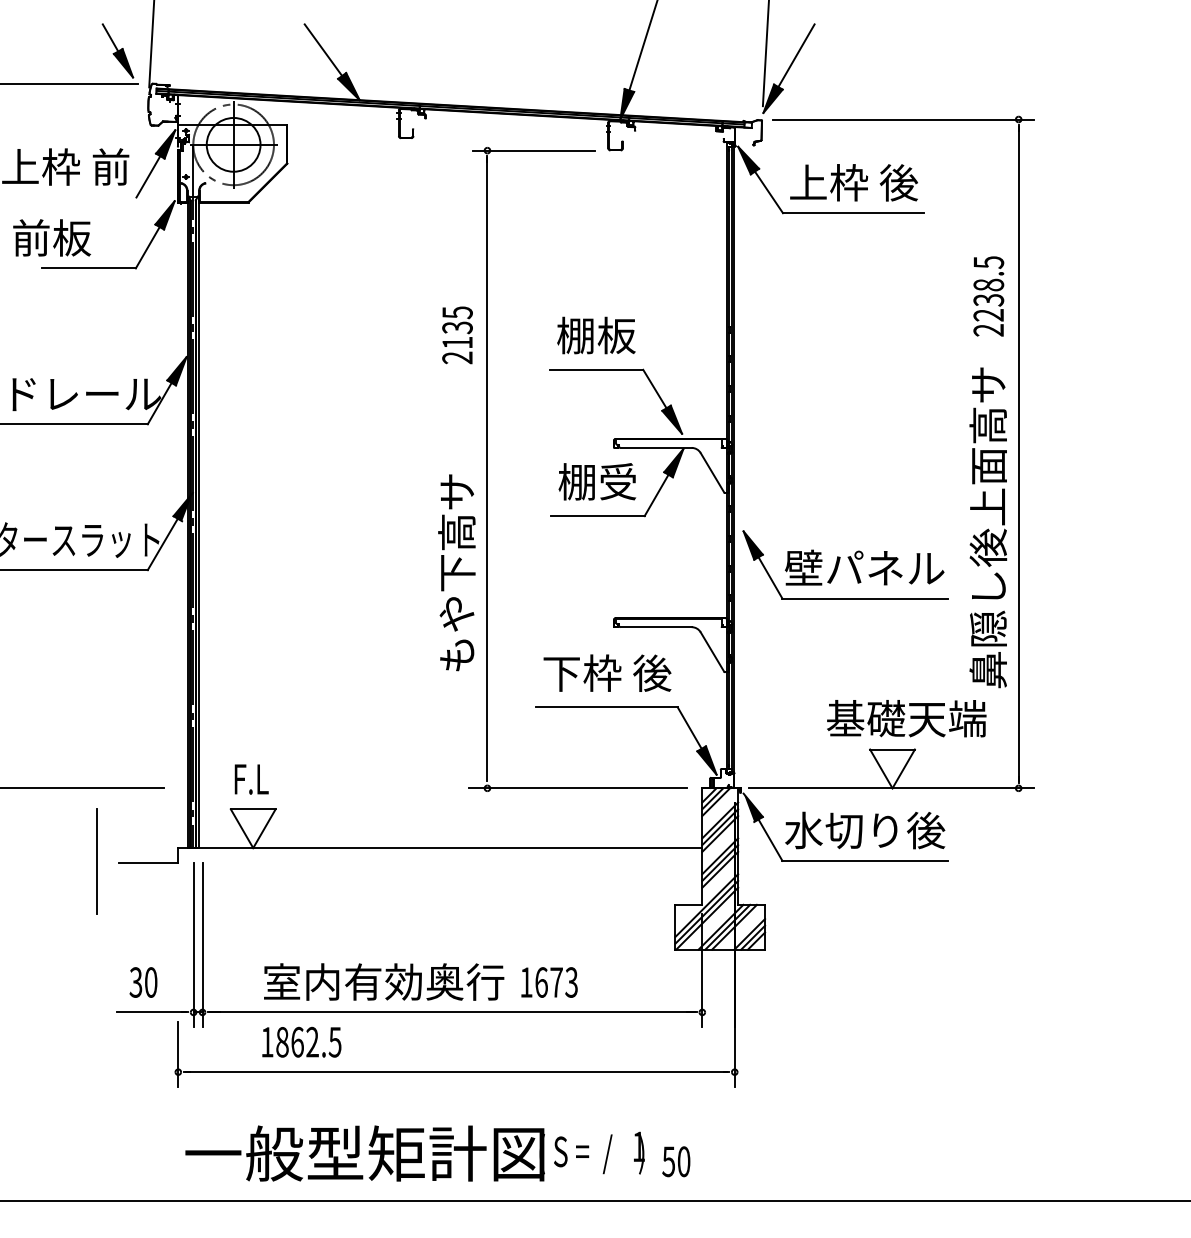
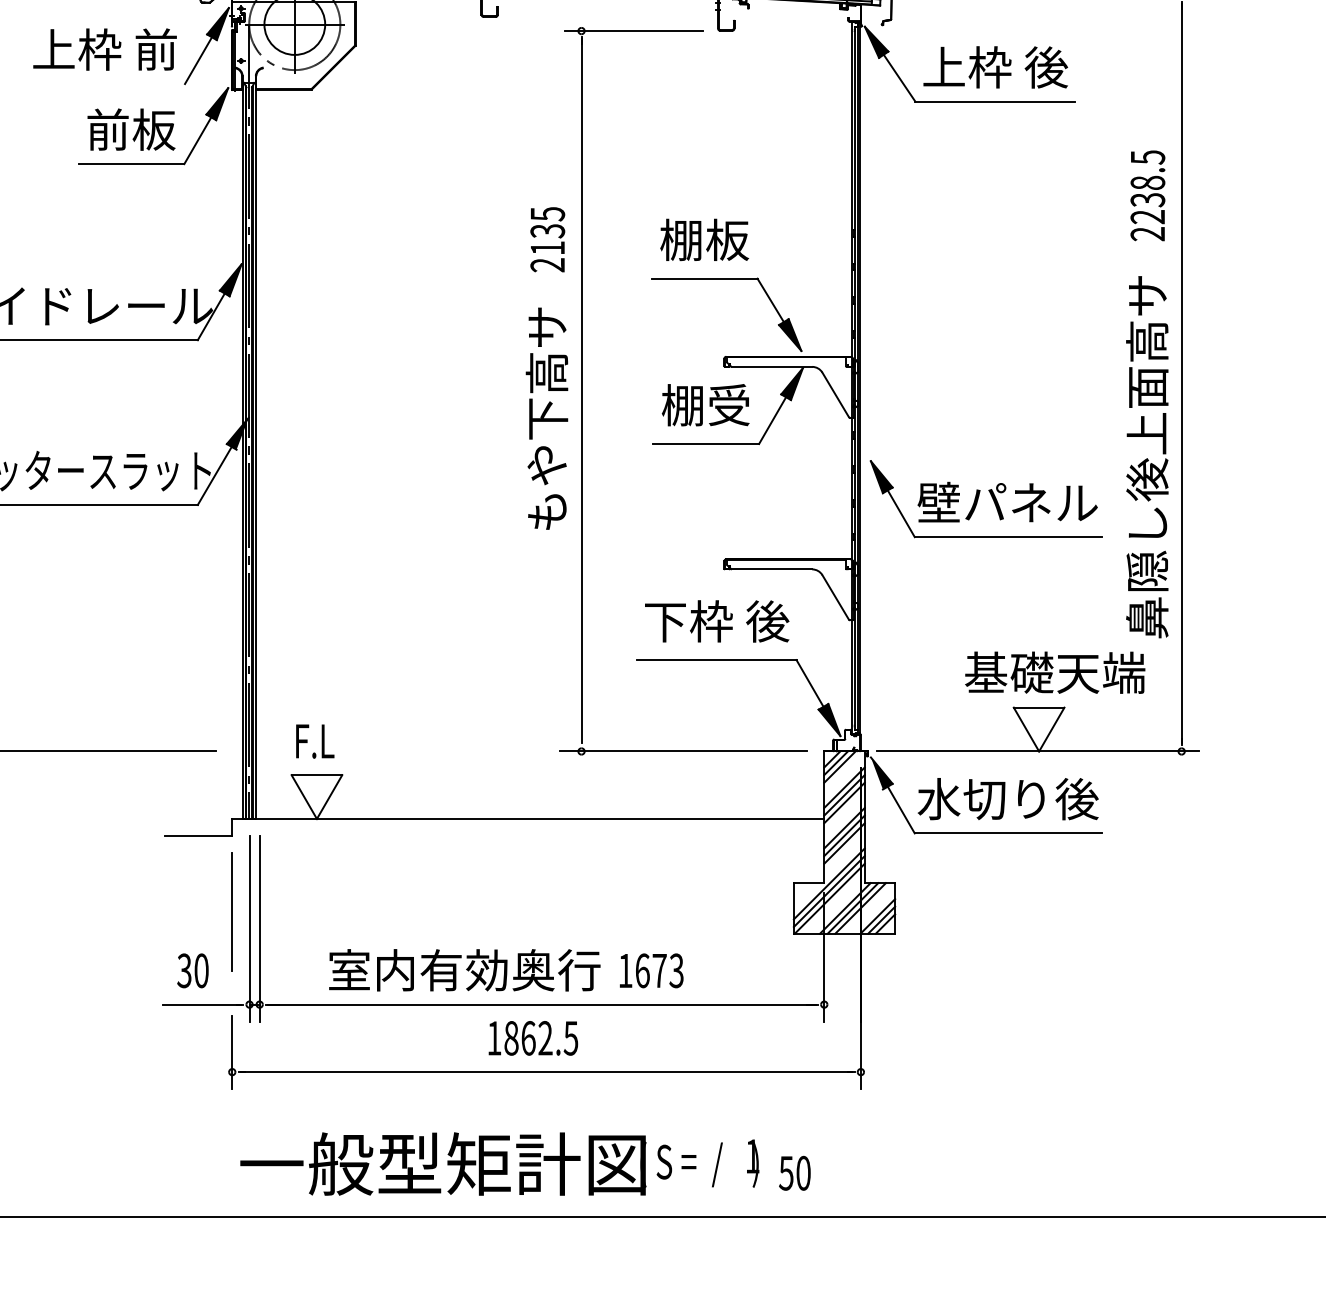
text: (51, 237) -> (130, 129), moved
text: (456, 572) -> (546, 418), moved
line: (96, 861) -> (231, 912), moved
text: (301, 1041) -> (533, 1037), moved

